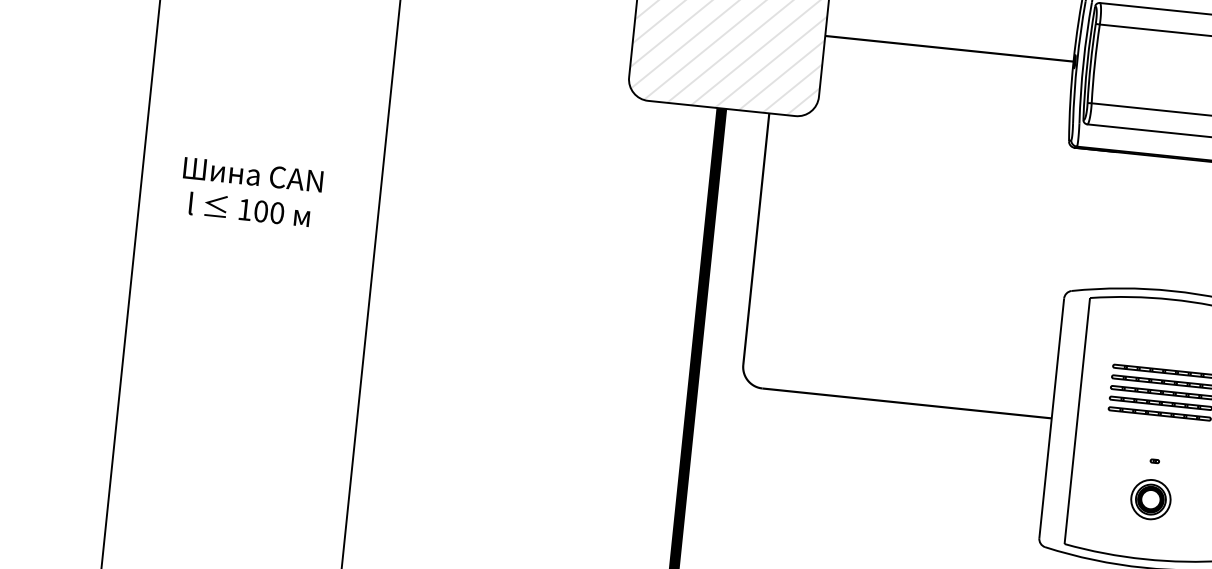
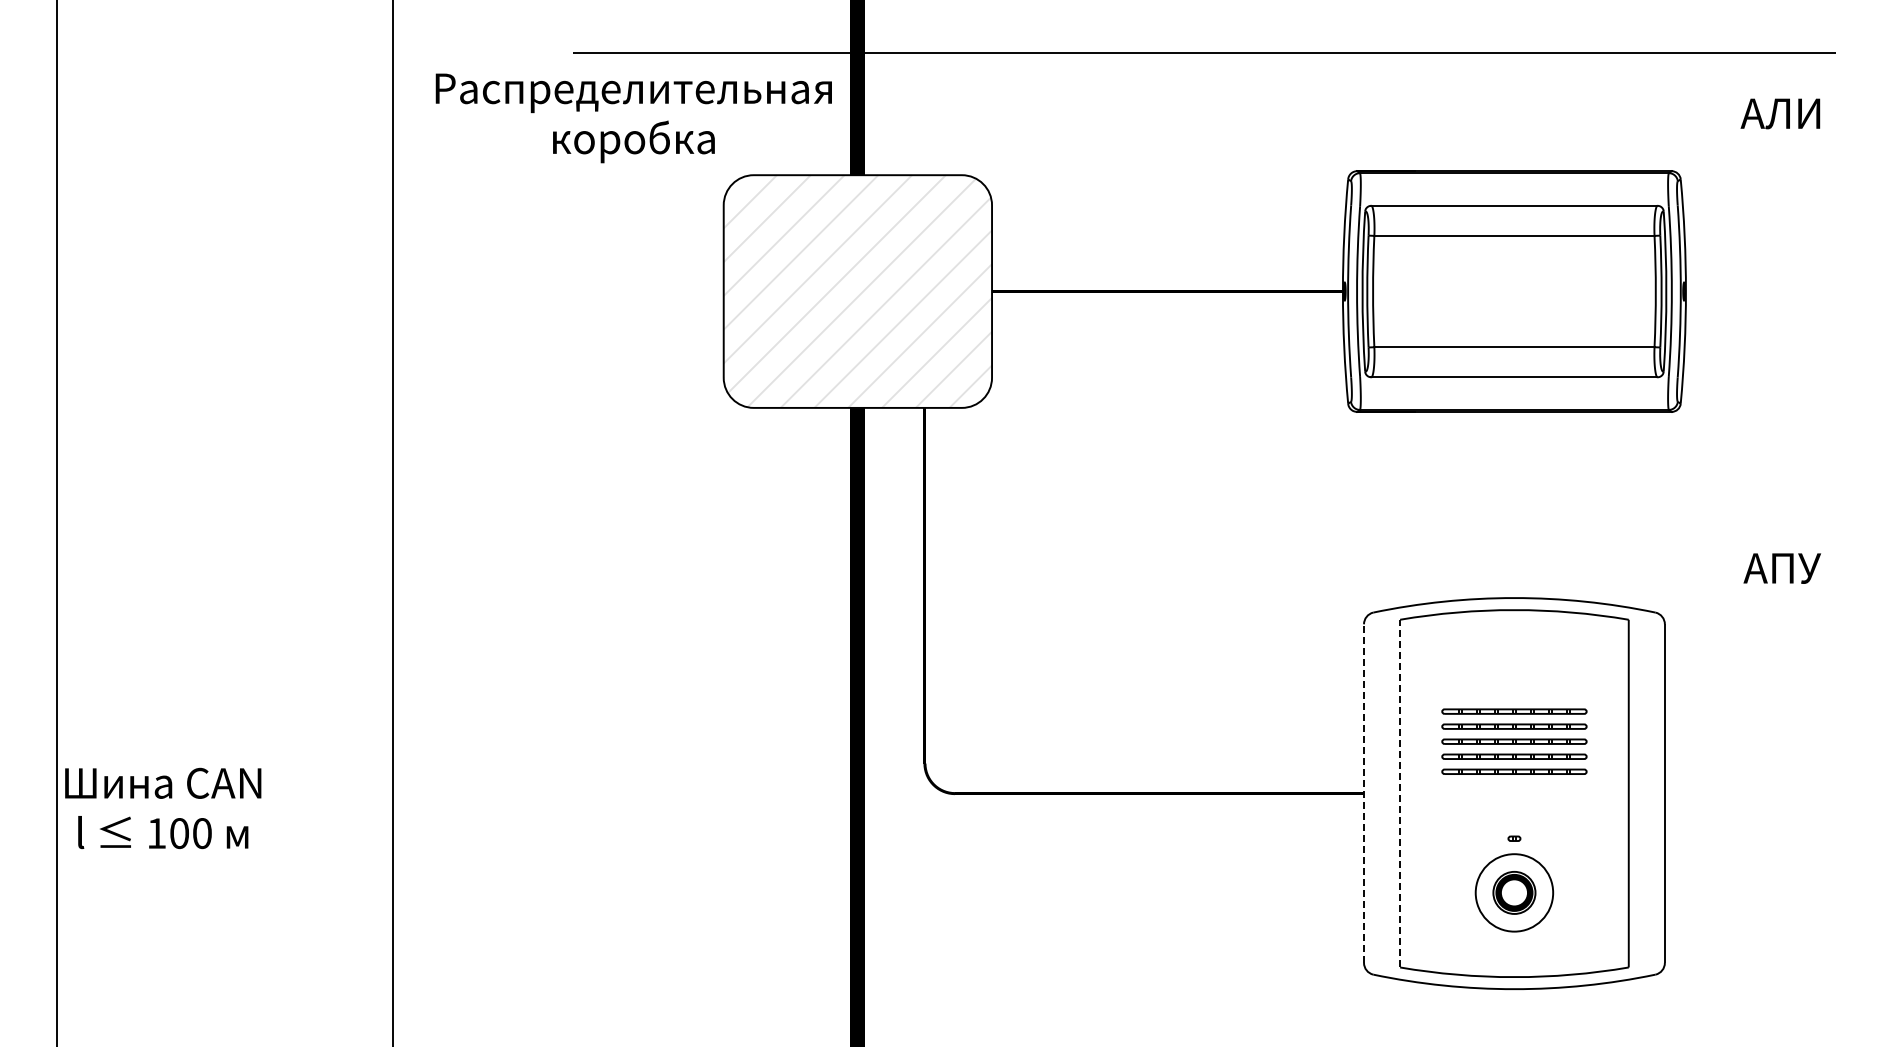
text: (251, 192) -> (163, 808), moved
line: (1052, 418) -> (1364, 793), solid -> dashed
line: (1077, 420) -> (1400, 793), solid -> dashed
circle: (1150, 499) -> (1514, 892), size x1.4

